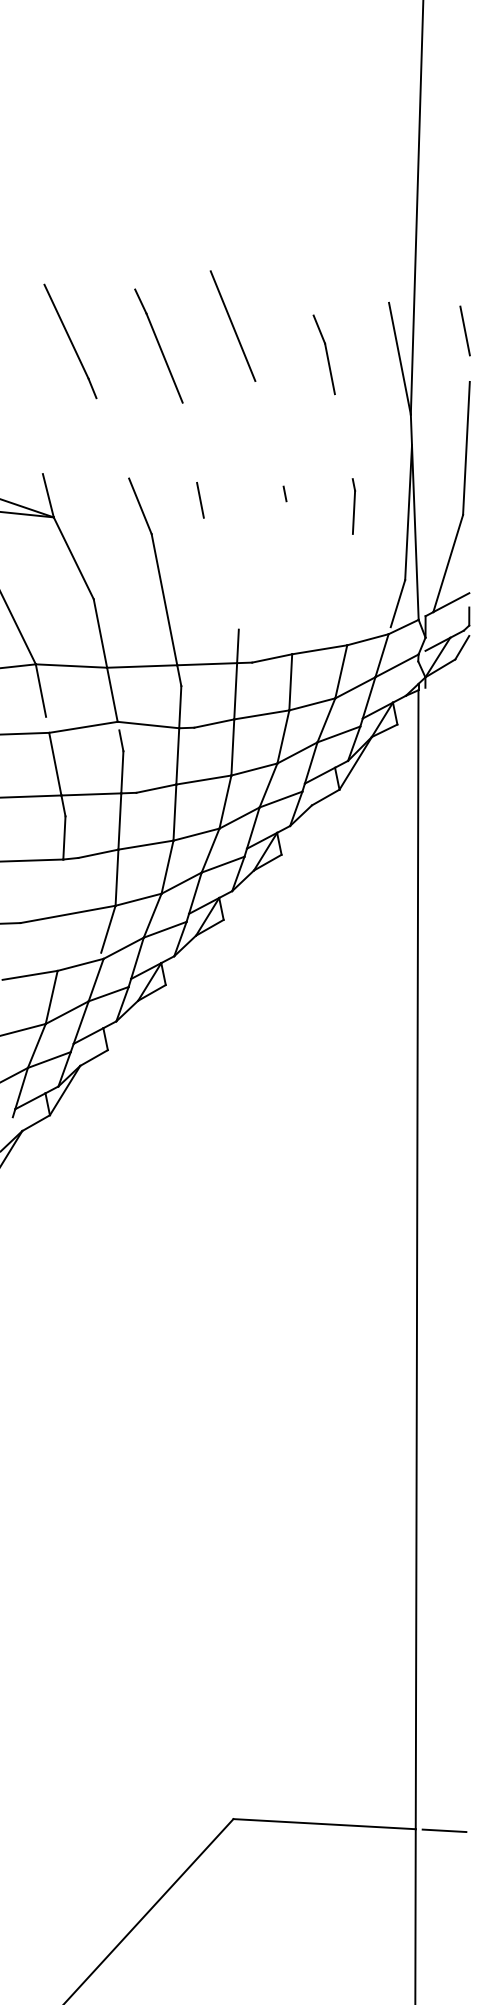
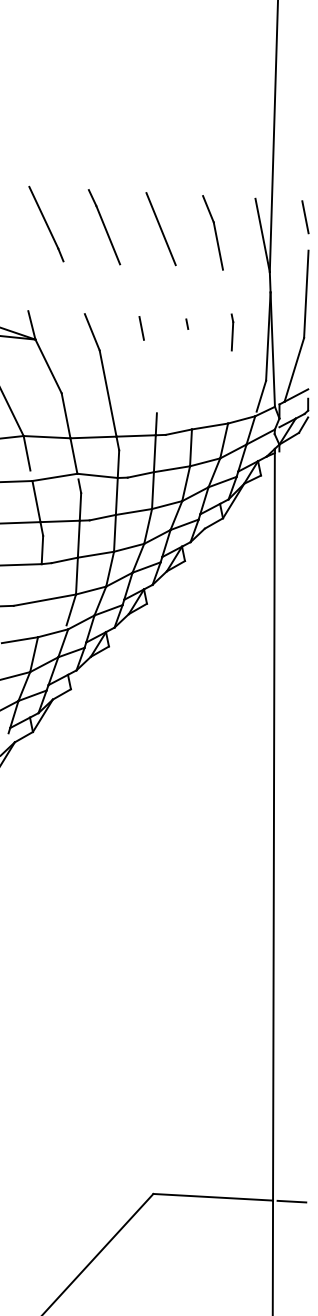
line: (232, 326) -> (160, 229), moved
part: (323, 354) -> (212, 232), size x1.43
line: (200, 500) -> (141, 328), moved

